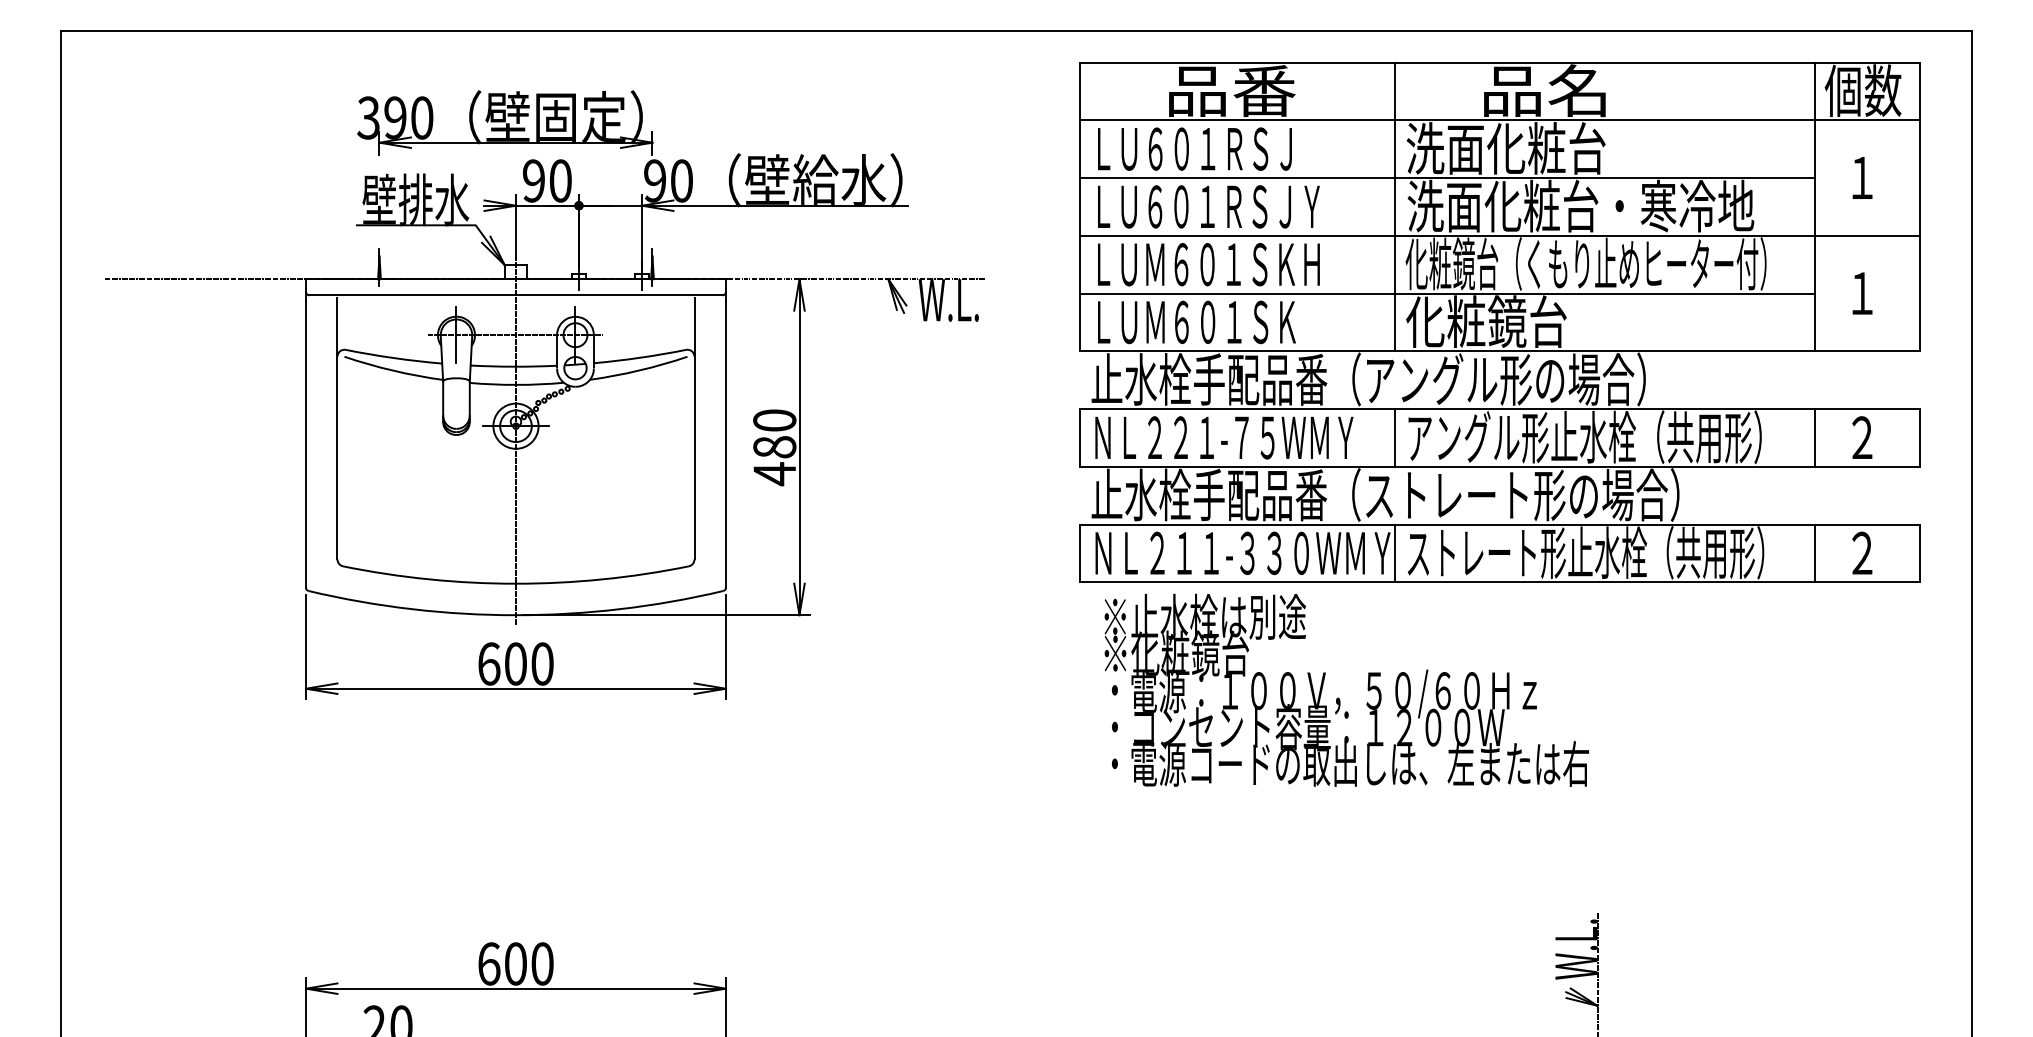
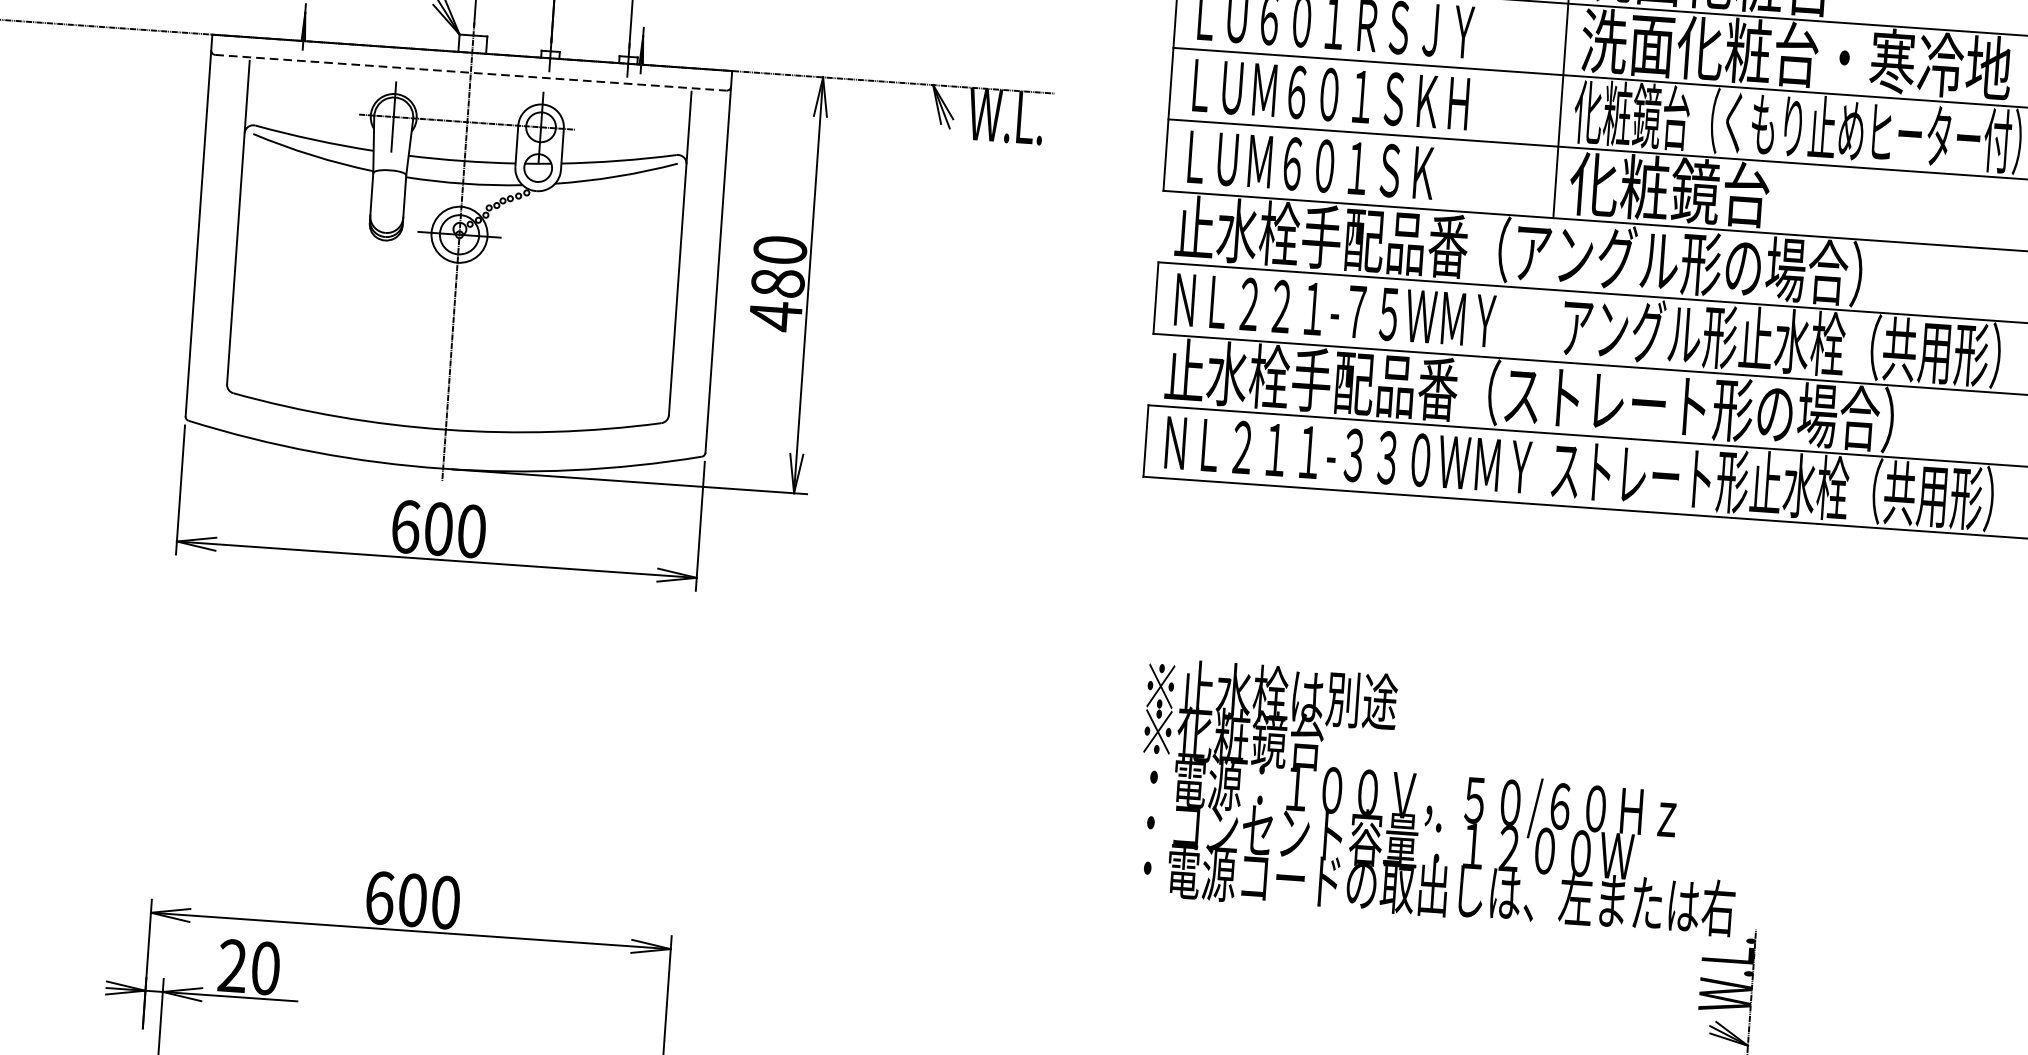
line: (515, 295) -> (470, 72), solid -> dashed
line: (1394, 437) -> (1545, 324), removed
line: (1394, 553) -> (1535, 468), removed
text: (1346, 689) -> (1440, 796), moved

